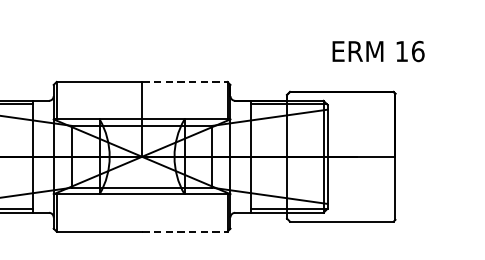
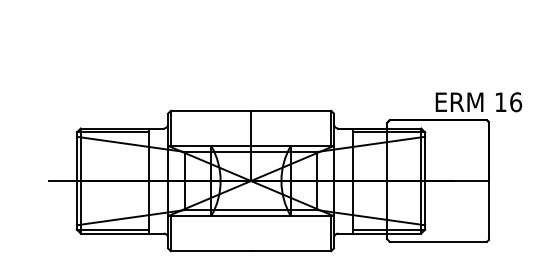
text: (378, 51) -> (478, 102), moved
line: (185, 81) -> (291, 110), dashed -> solid
line: (185, 231) -> (291, 251), dashed -> solid

